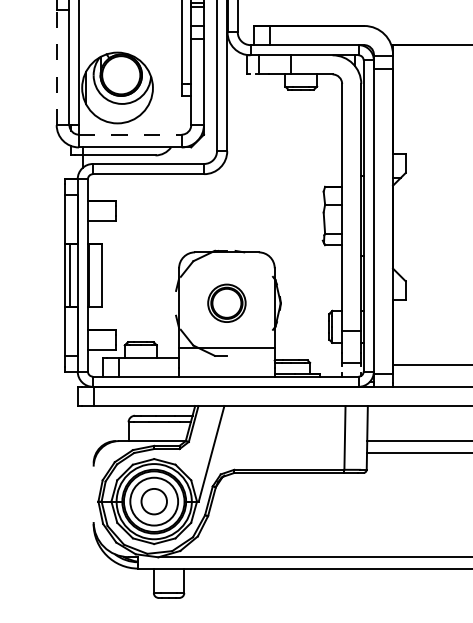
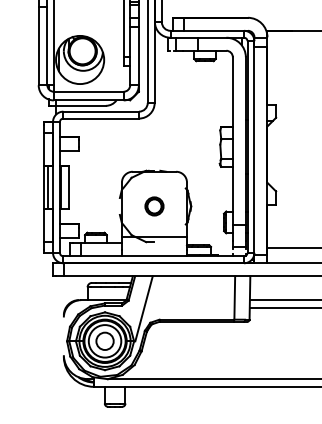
line: (56, 66) -> (38, 45), dashed -> solid
line: (129, 134) -> (88, 91), dashed -> solid
part: (226, 303) -> (154, 206), size x0.71

